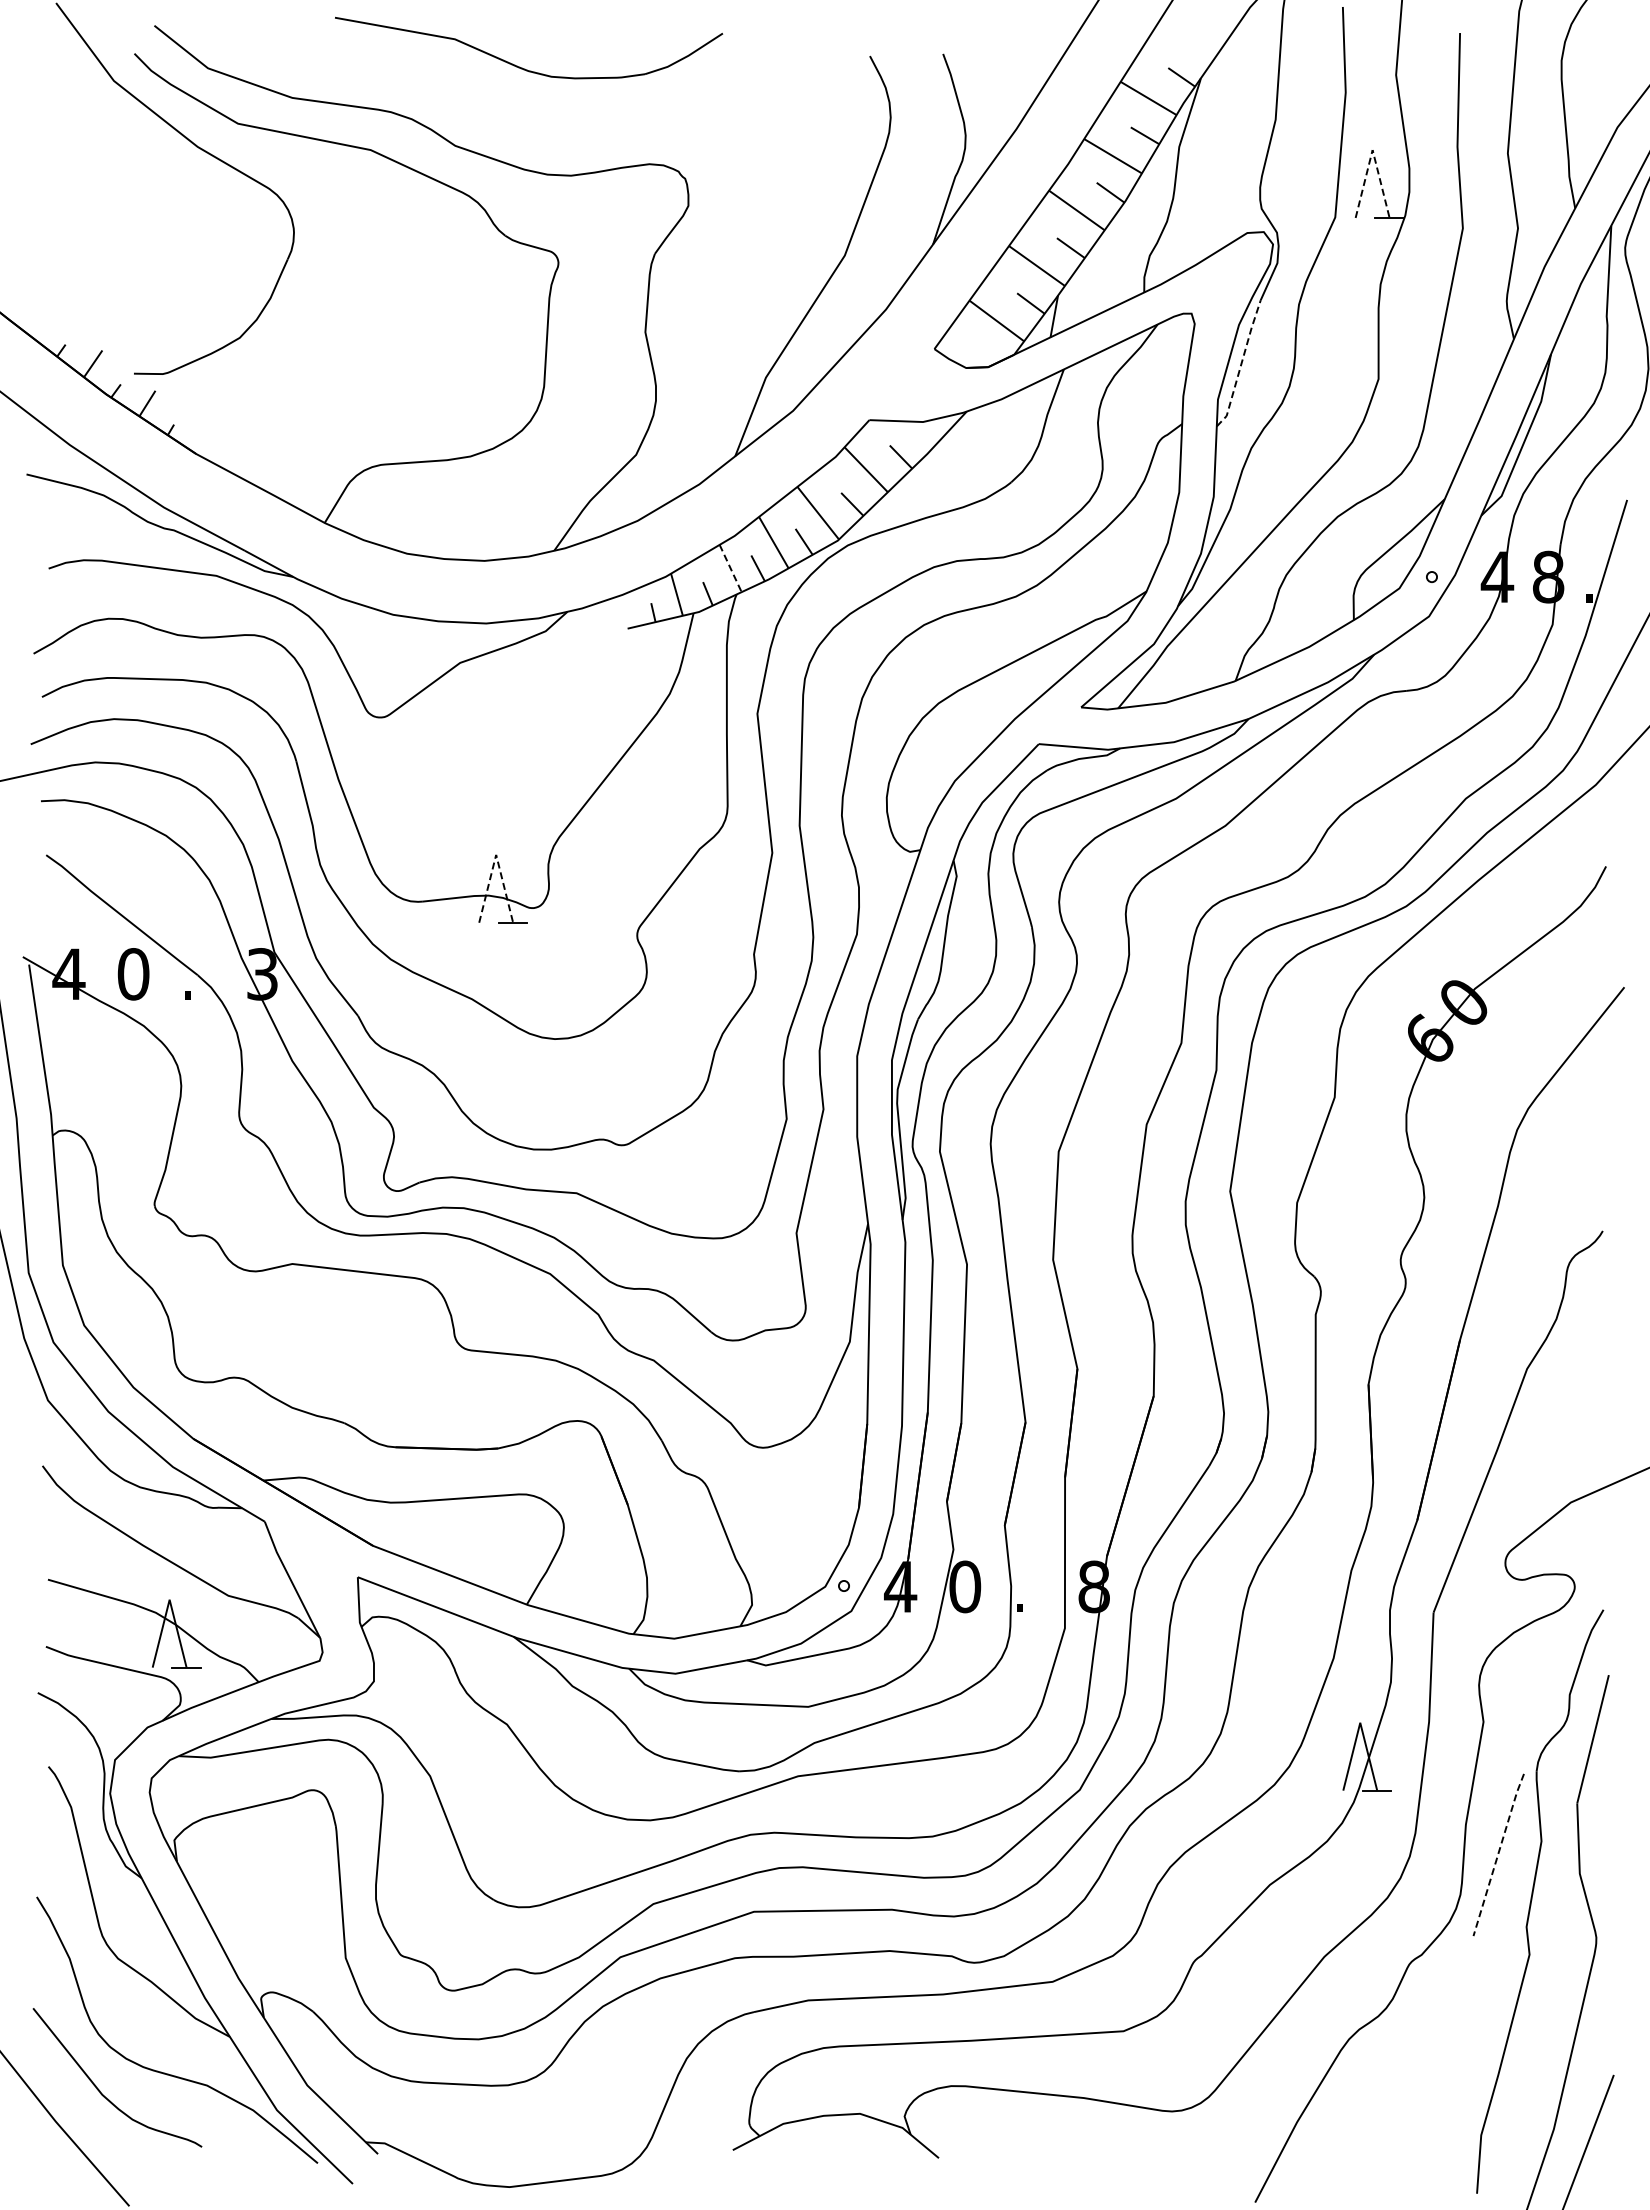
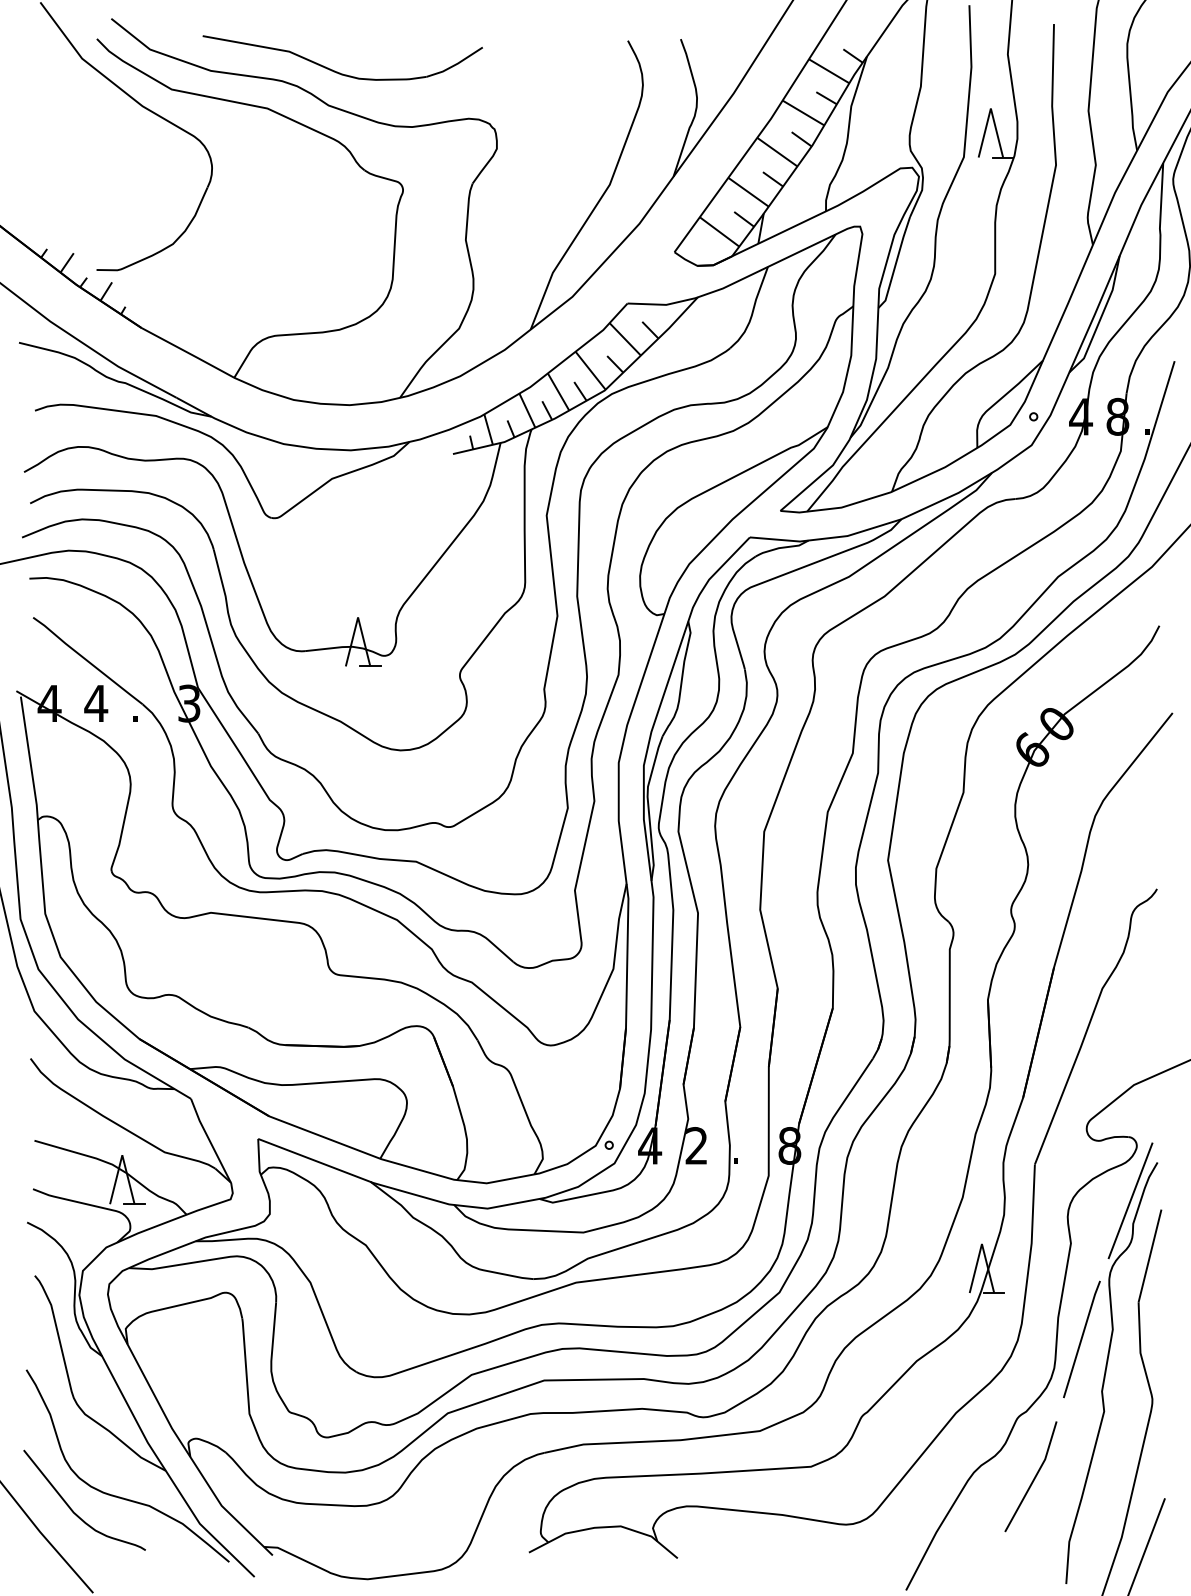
part: (522, 67) -> (338, 72), moved
line: (1372, 150) -> (990, 108), dashed -> solid
line: (1241, 364) -> (896, 263), dashed -> solid
line: (730, 568) -> (527, 410), dashed -> solid
line: (496, 854) -> (358, 617), dashed -> solid
text: (133, 974) -> (96, 703), 0 -> 4
text: (965, 1586) -> (696, 1145), 0 -> 2
line: (1566, 1662) -> (1130, 1200), added
line: (1498, 1854) -> (1081, 1339), dashed -> solid
line: (1432, 2046) -> (1034, 1477), added

